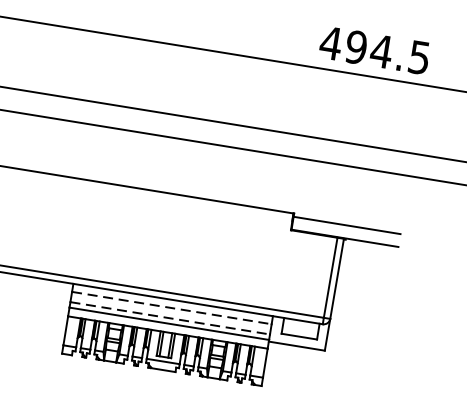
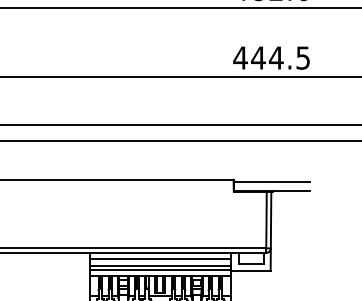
text: (356, 46) -> (258, 57), 494.5 -> 444.5
line: (172, 307) -> (160, 258), dashed -> solid
line: (170, 317) -> (160, 265), dashed -> solid

